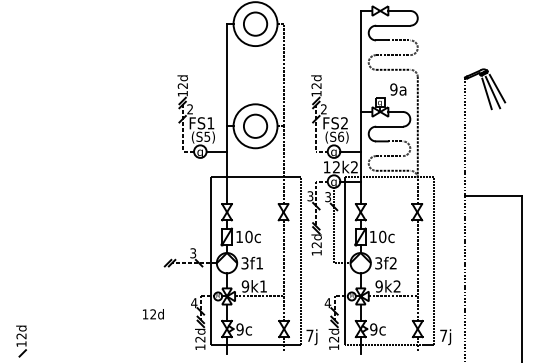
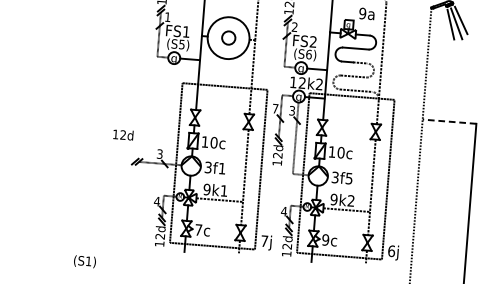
text: (189, 109) -> (167, 17), 2 -> 1
circle: (255, 125) -> (228, 37), size x0.6
line: (493, 195) -> (449, 121), solid -> dashed
text: (310, 196) -> (275, 108), 3 -> 7
text: (392, 263) -> (348, 178), 3f2 -> 3f5
text: (153, 314) -> (123, 135), moved
text: (239, 329) -> (198, 229), 9c -> 7c
text: (443, 335) -> (391, 250), 7j -> 6j

